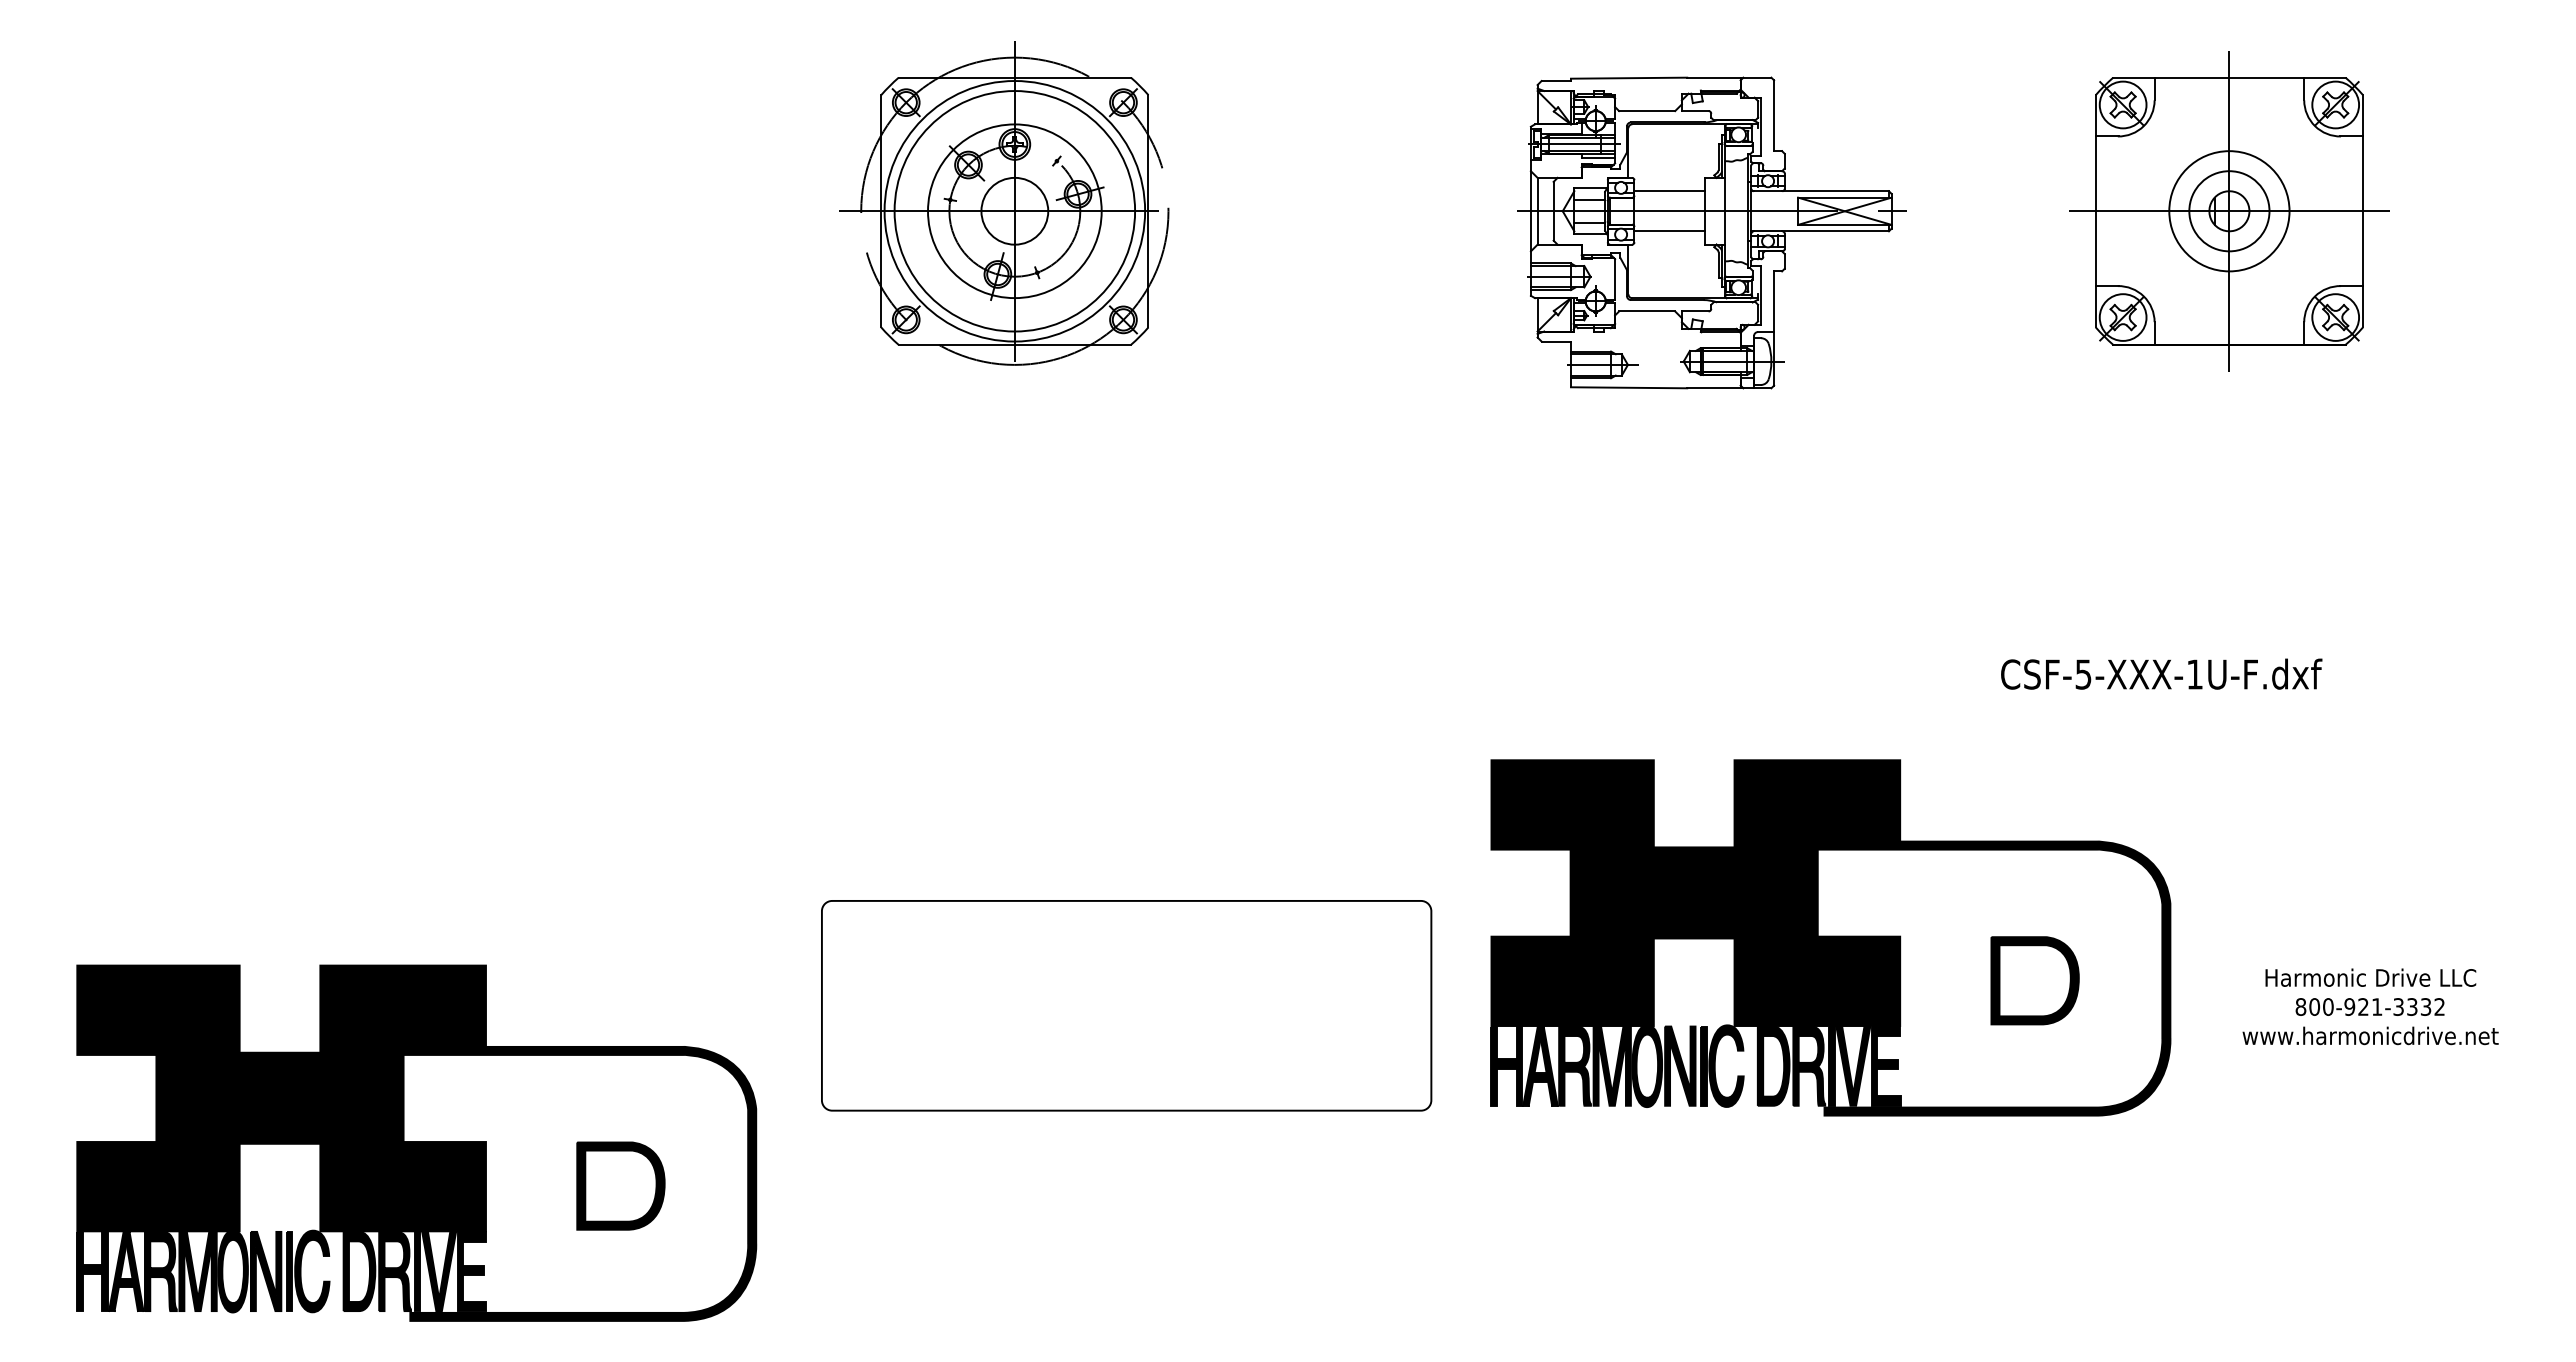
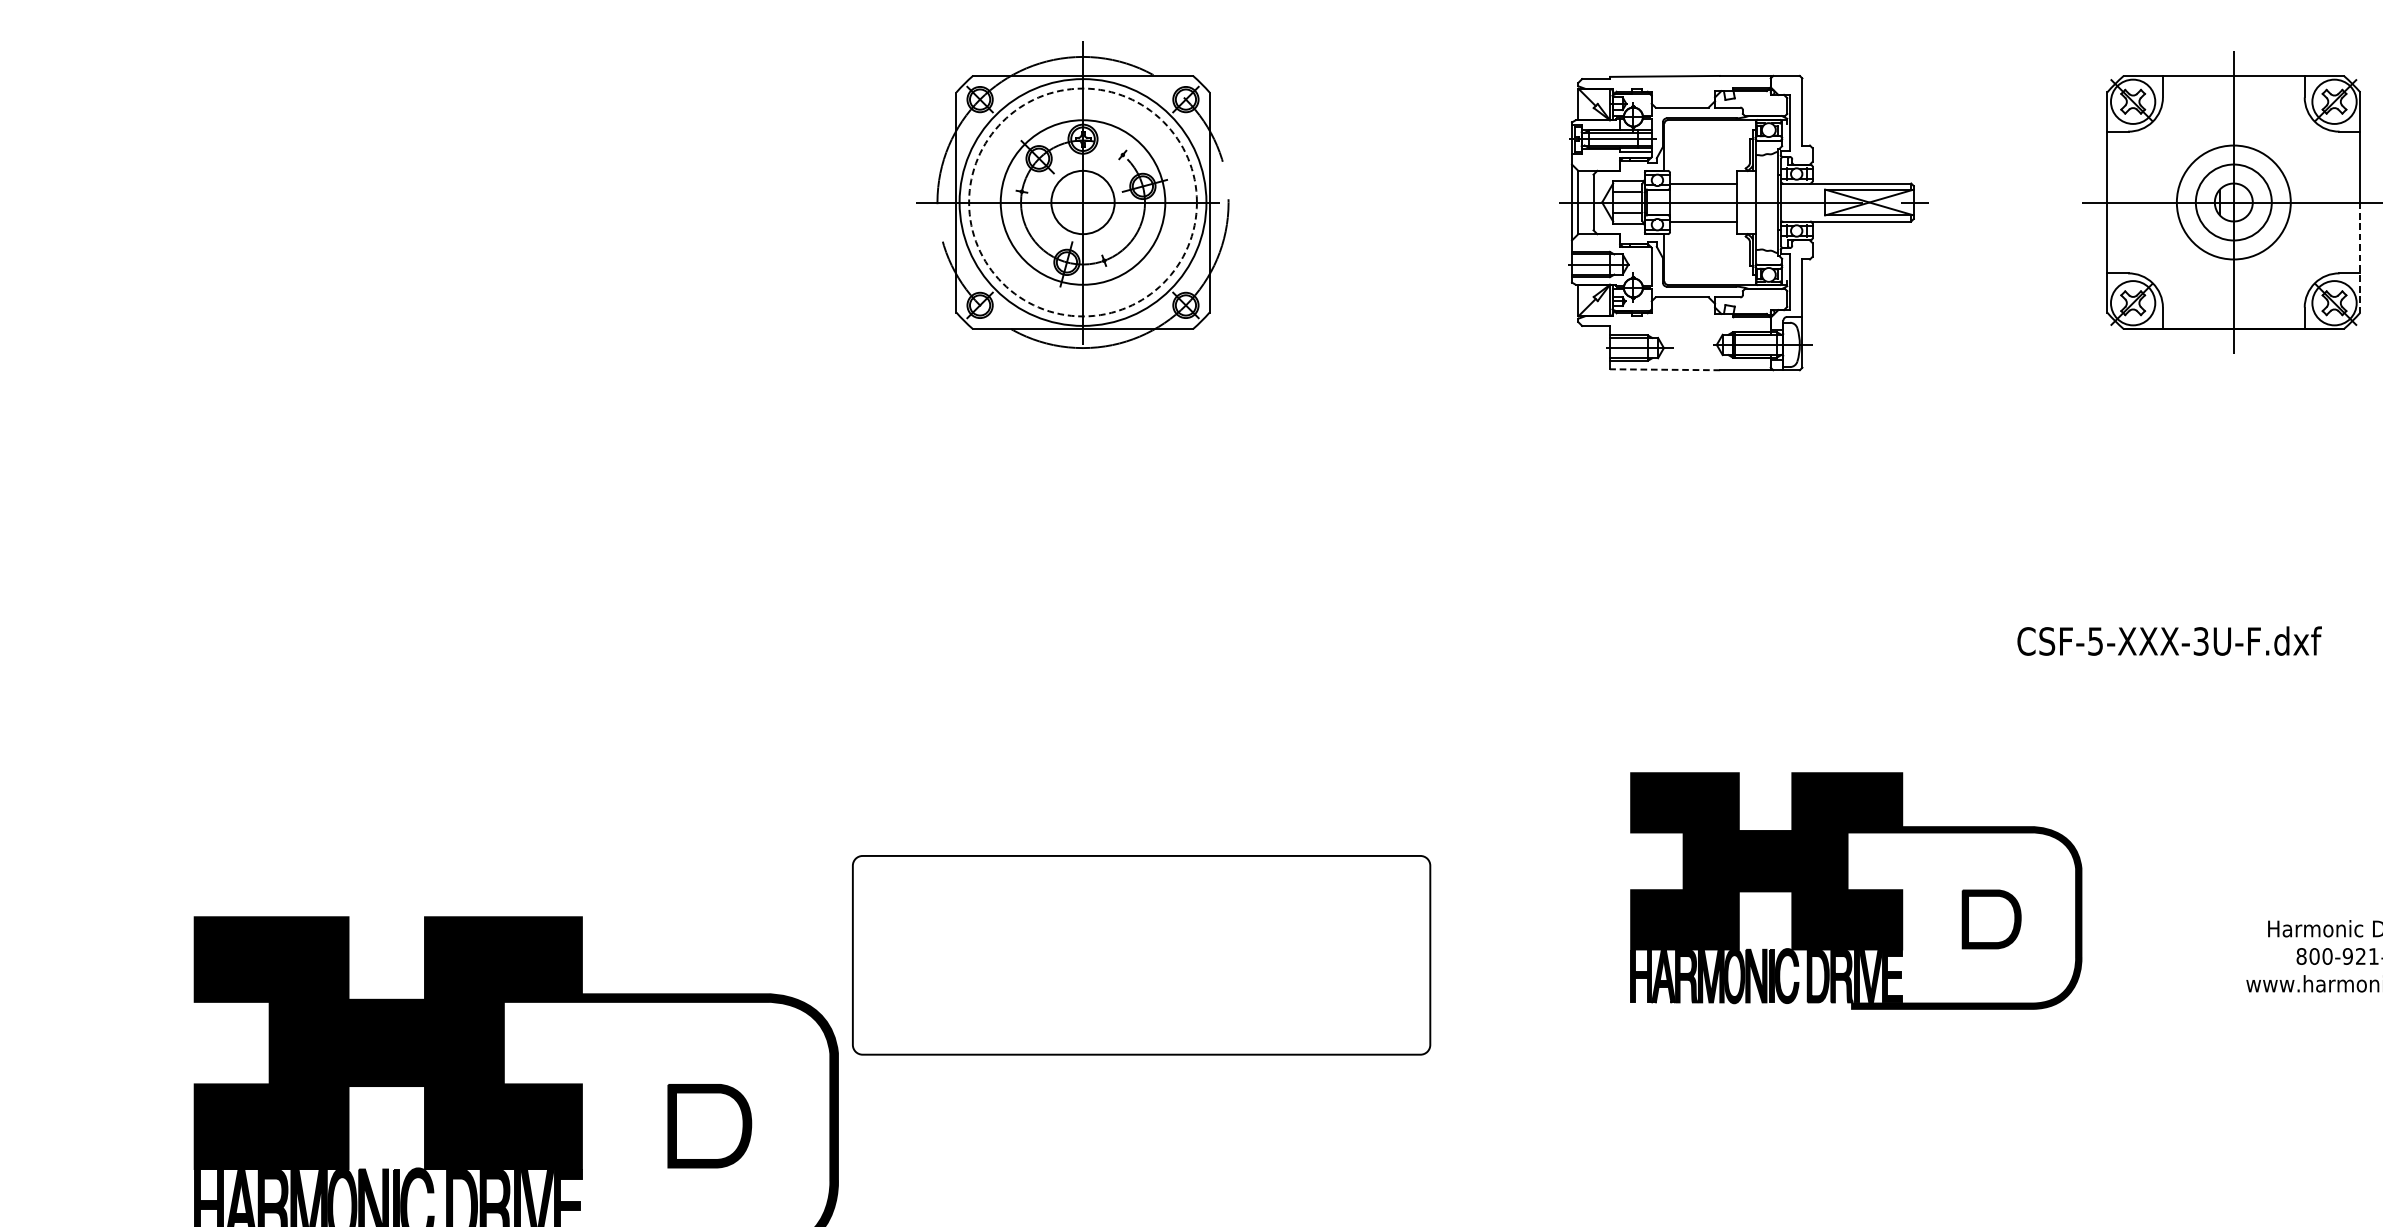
circle: (1014, 211) -> (1082, 202), solid -> dashed
line: (2363, 269) -> (2360, 257), solid -> dashed
line: (1628, 387) -> (1664, 369), solid -> dashed
text: (2194, 674) -> (2200, 641), CSF-5-XXX-1U-F.dxf -> CSF-5-XXX-3U-F.dxf
part: (1830, 937) -> (1855, 890), size x0.7
part: (1126, 1005) -> (1141, 955), moved

